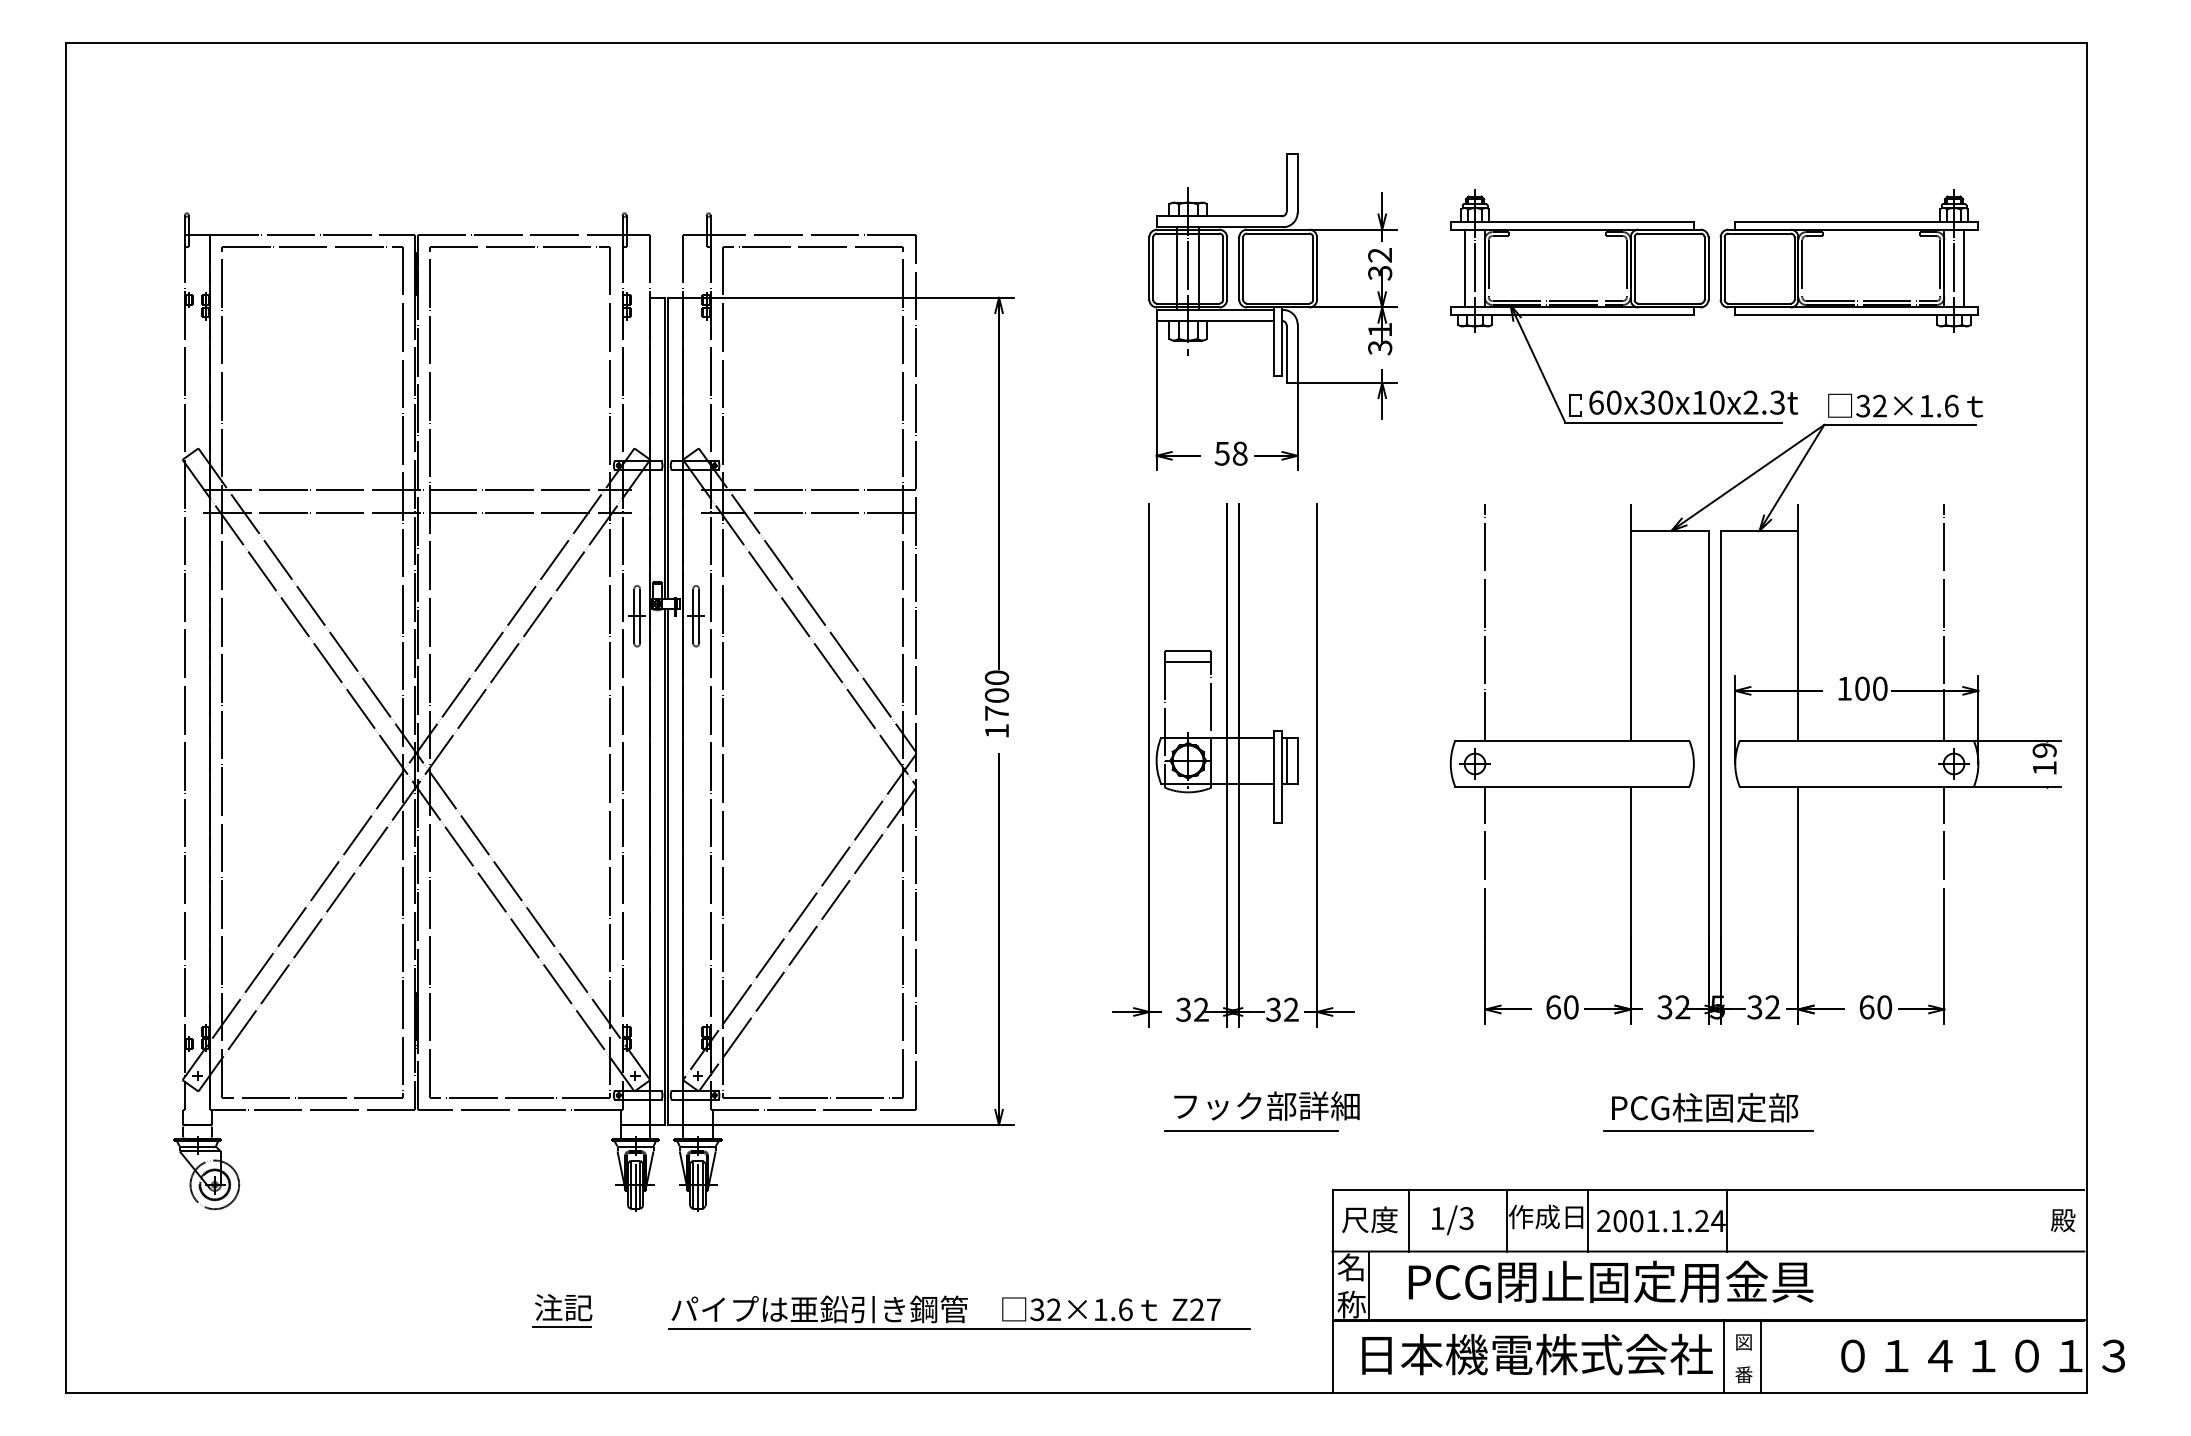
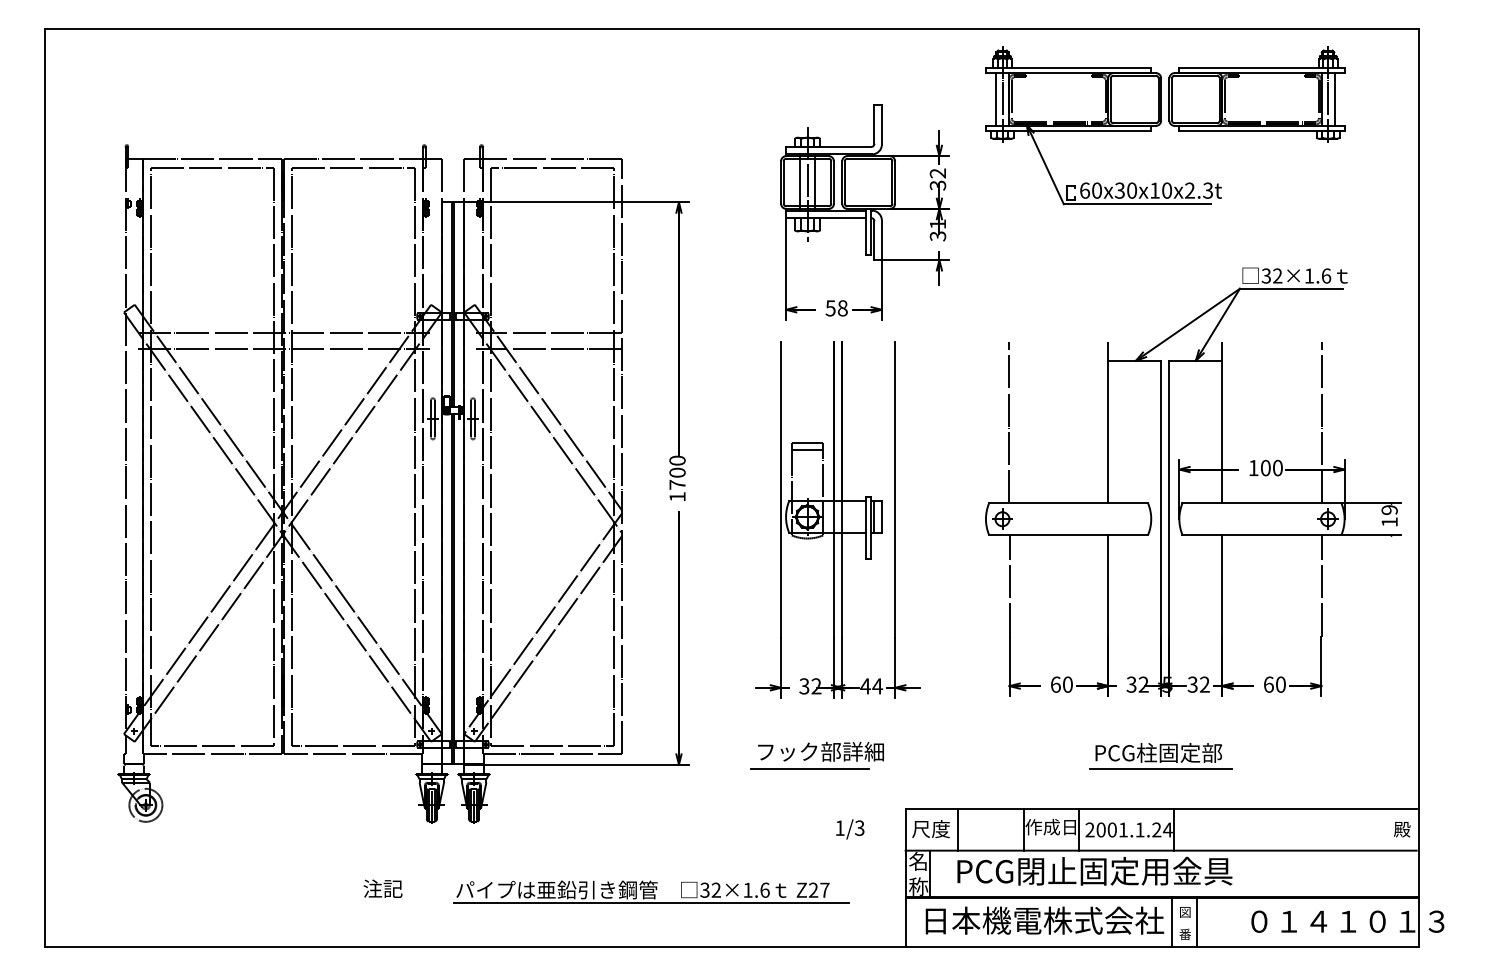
part: (1714, 306) -> (1165, 125), moved
text: (1282, 1010) -> (871, 686), 32 -> 44
part: (1260, 1111) -> (816, 755), moved
text: (1453, 1220) -> (850, 829), moved
line: (561, 1326) -> (381, 901), removed

